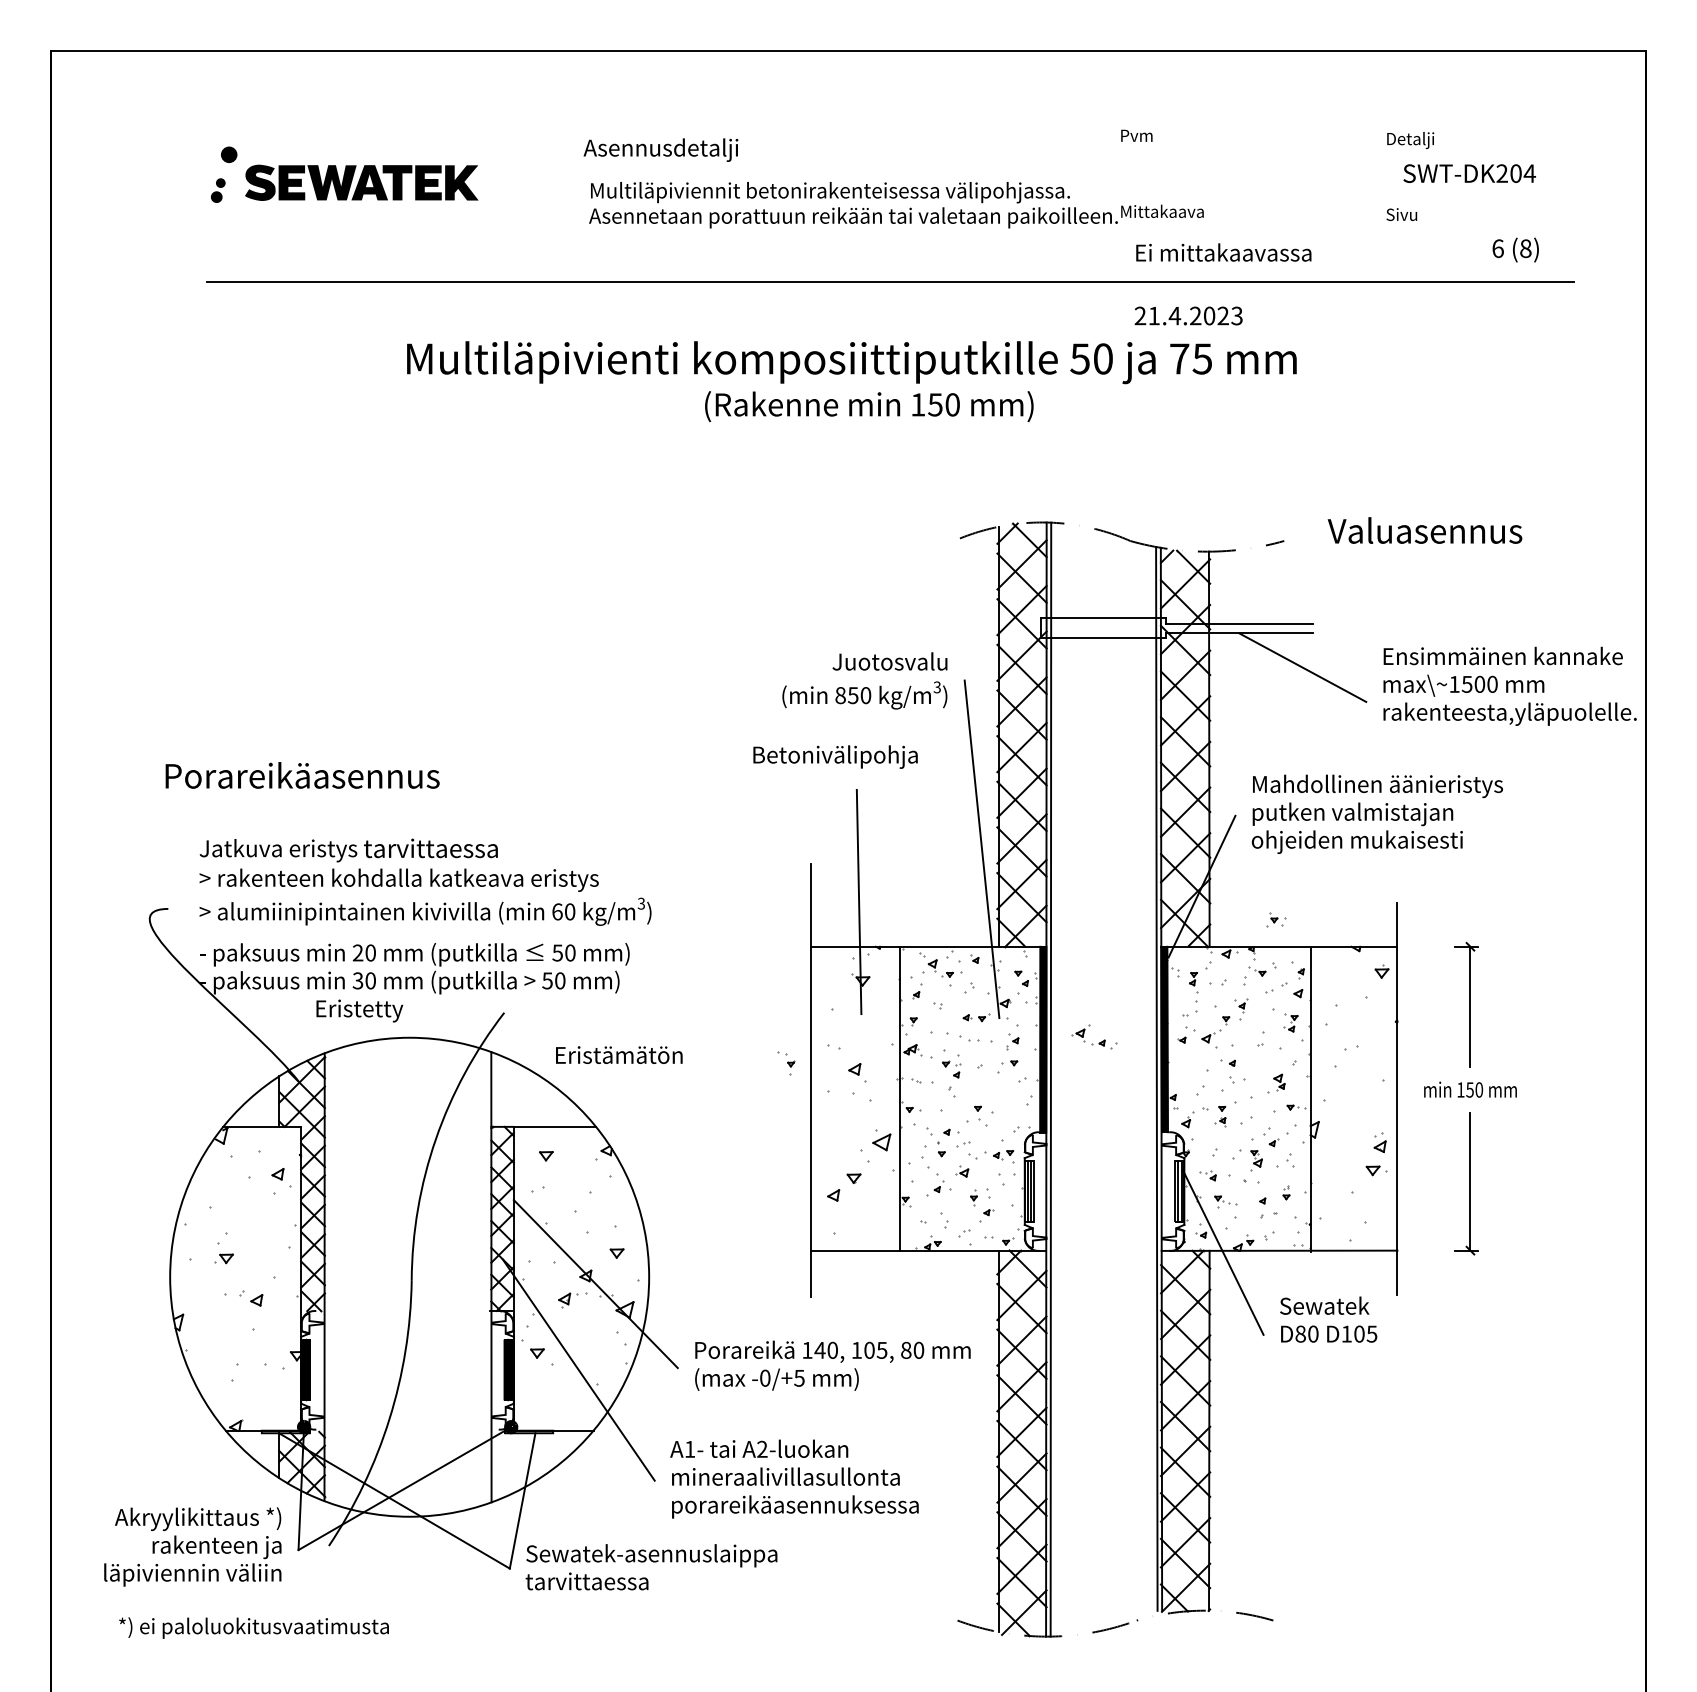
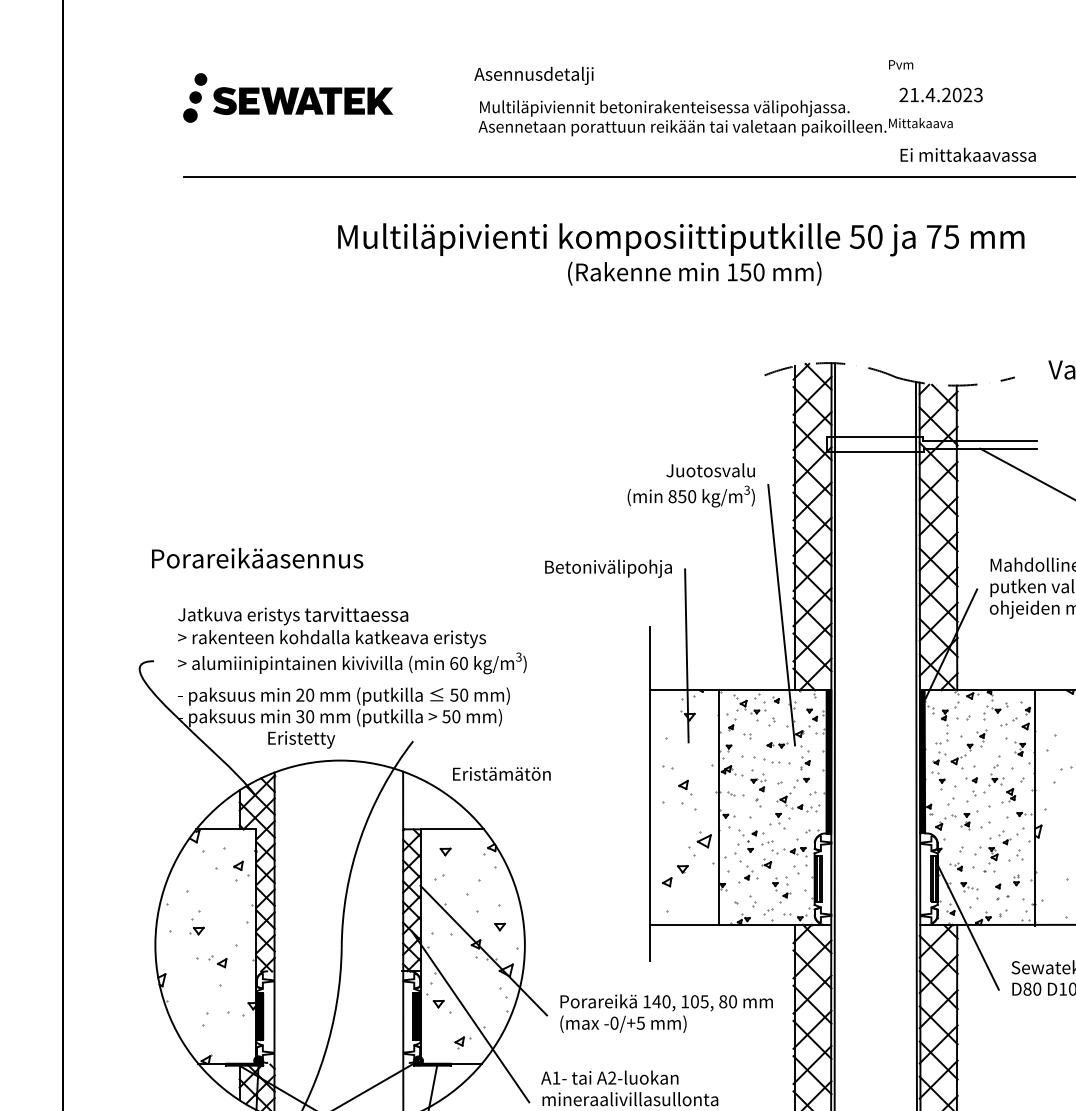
part: (218, 190) -> (192, 107), size x1.67
text: (1188, 315) -> (940, 94), moved
text: (835, 756) -> (608, 568), moved
part: (1276, 919) -> (996, 779), moved
part: (1092, 1043) -> (792, 807), moved
part: (786, 1063) -> (938, 780), moved
part: (568, 1300) -> (462, 1042), moved

